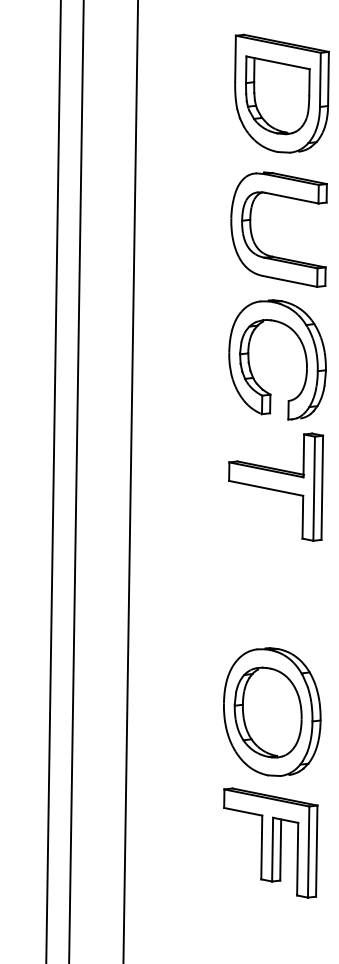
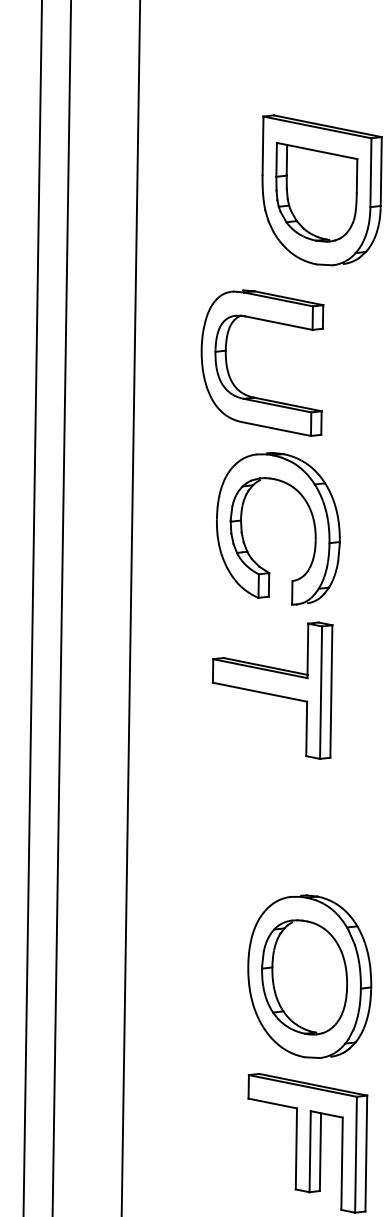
part: (252, 232) -> (228, 366), moved
part: (304, 354) -> (312, 521), moved
part: (276, 486) -> (273, 689), moved

